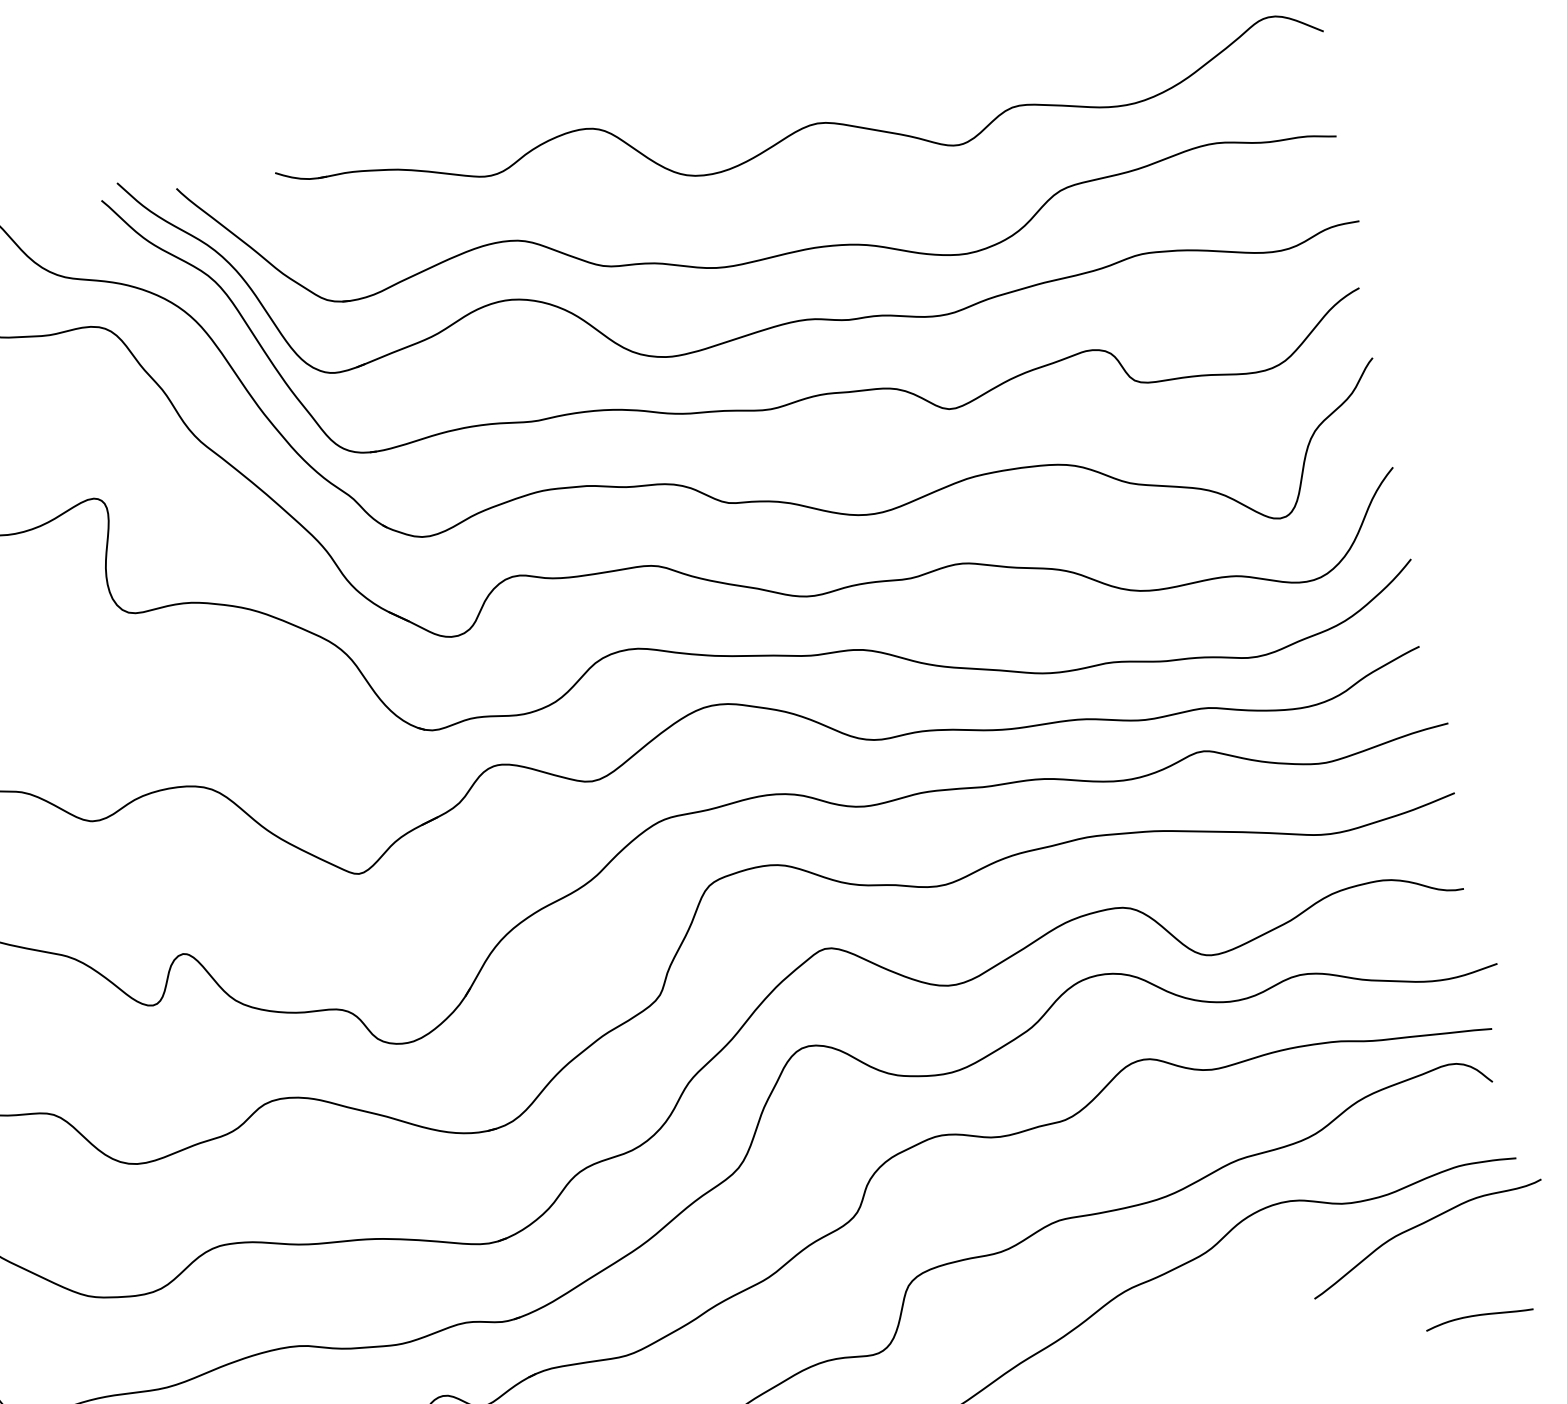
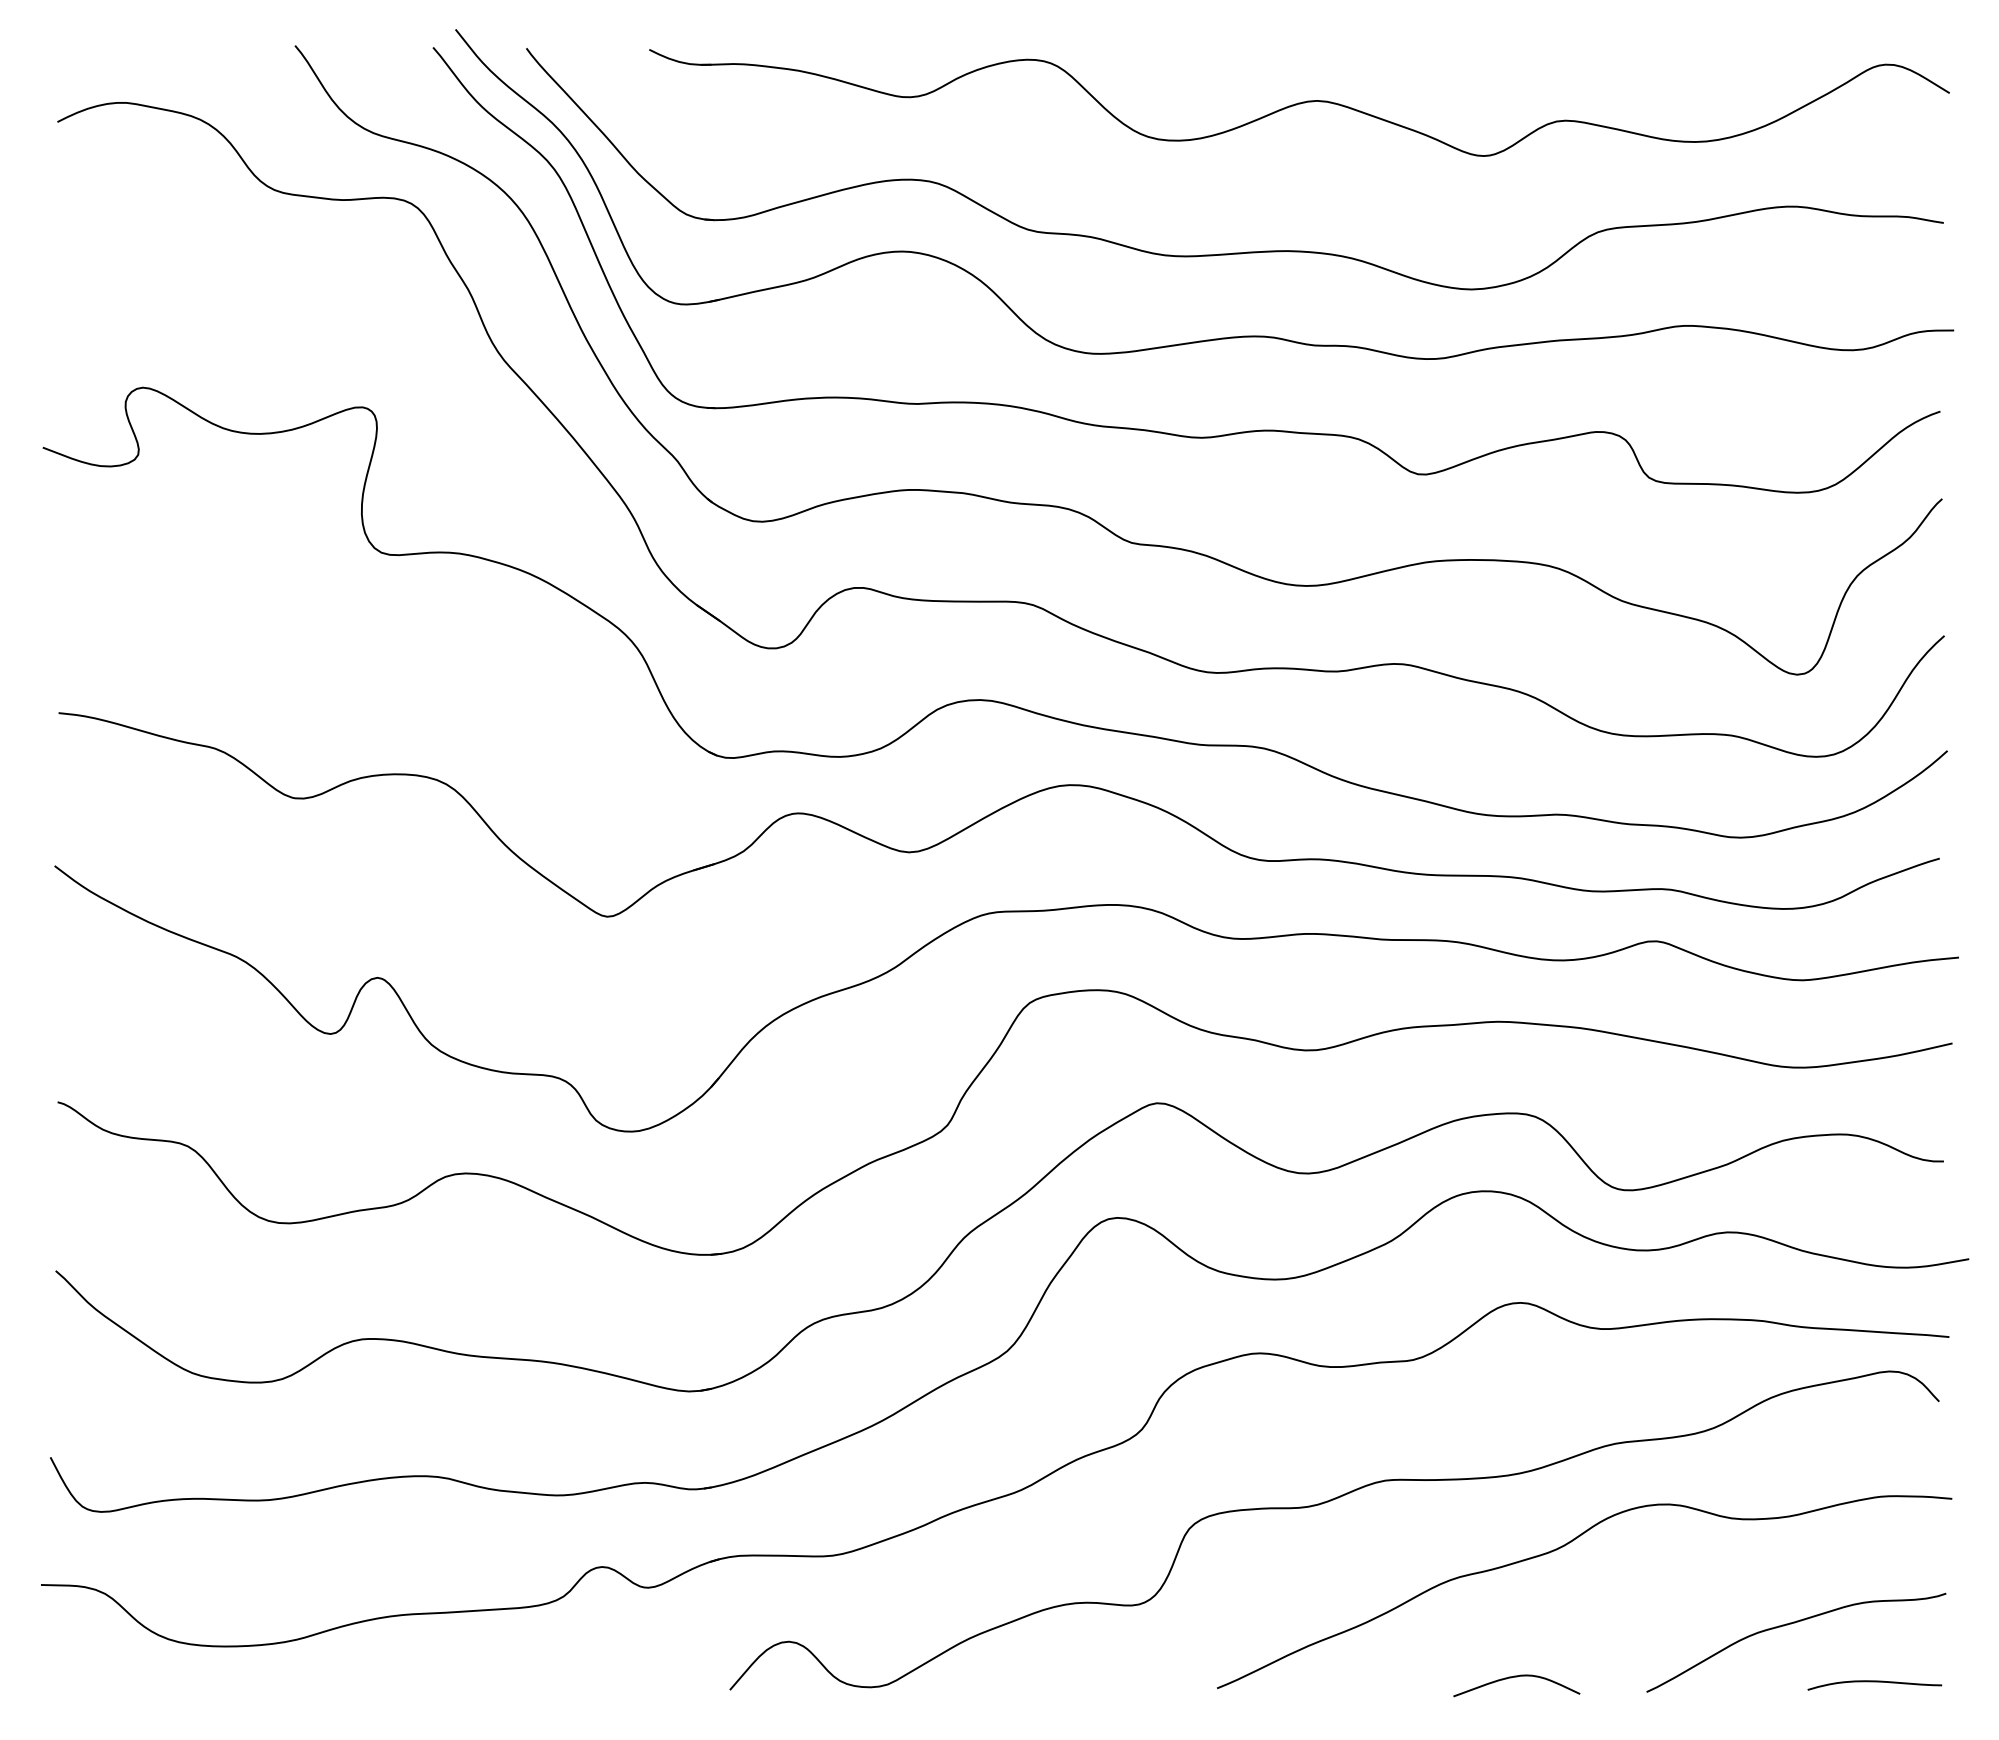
curve: (1421, 1225) -> (1791, 1624), moved
curve: (1191, 1360) -> (1516, 1677), added

